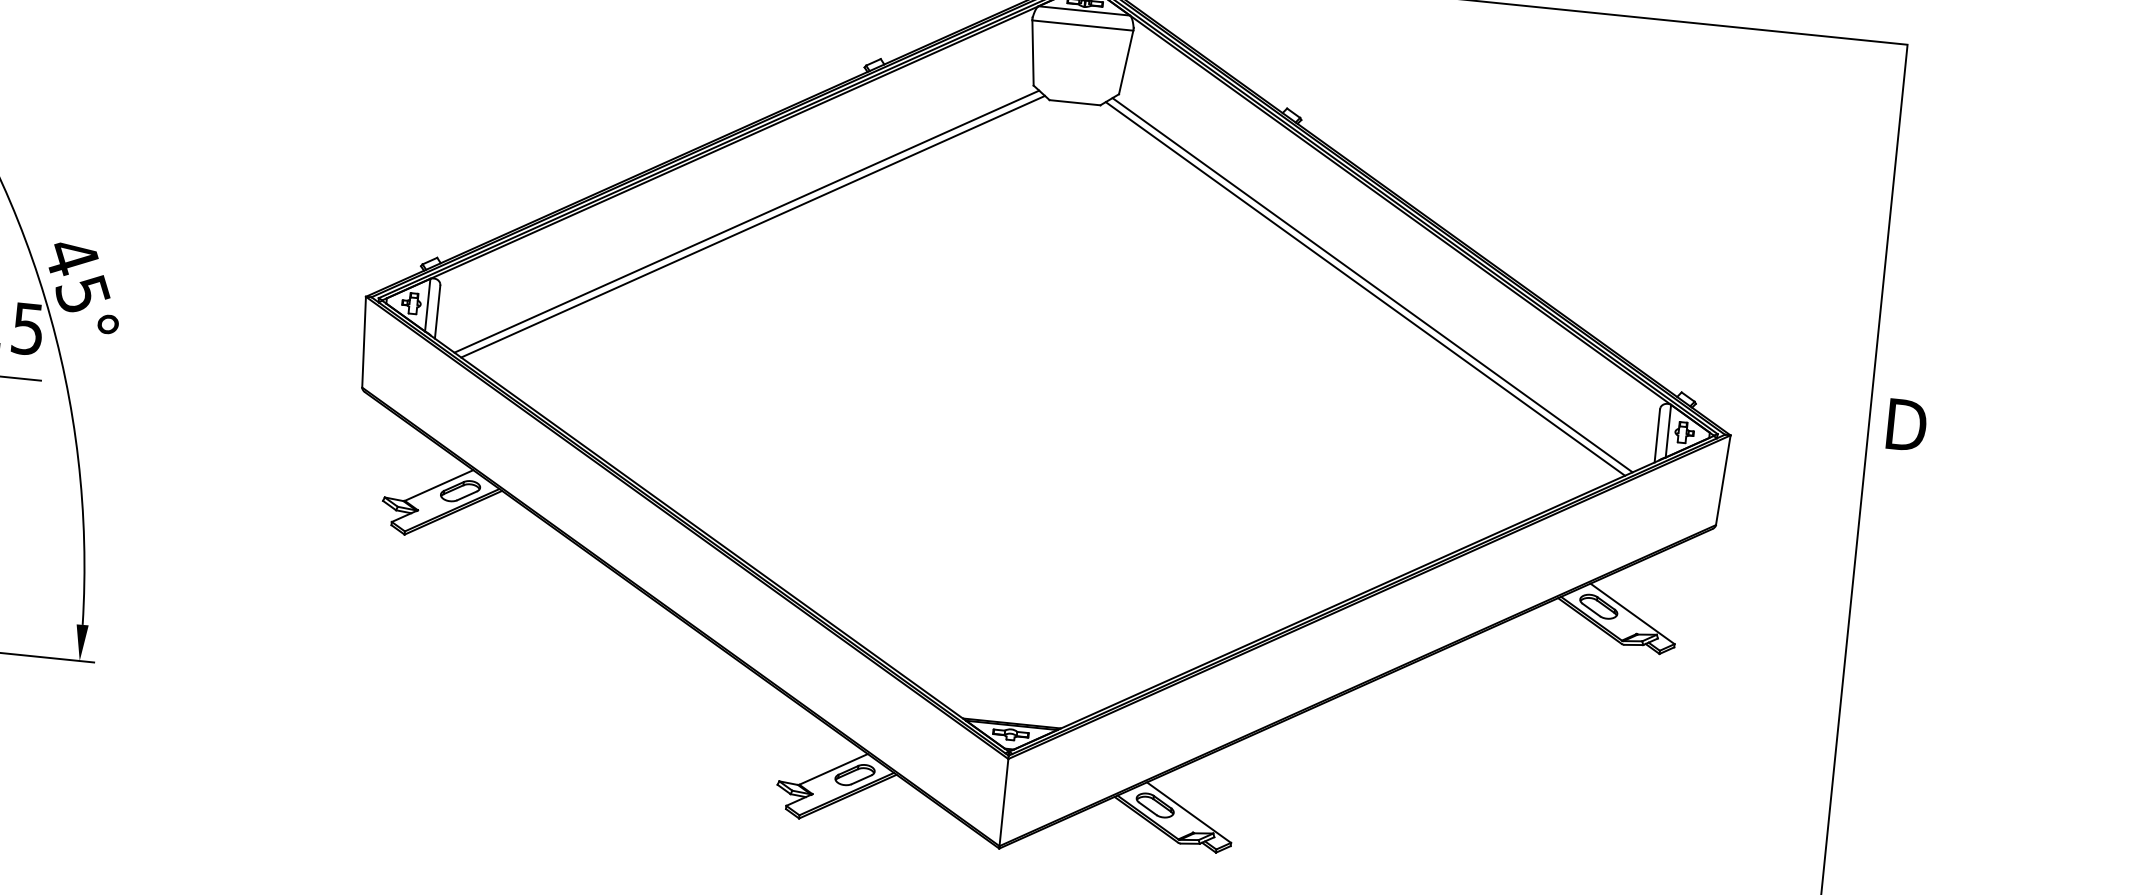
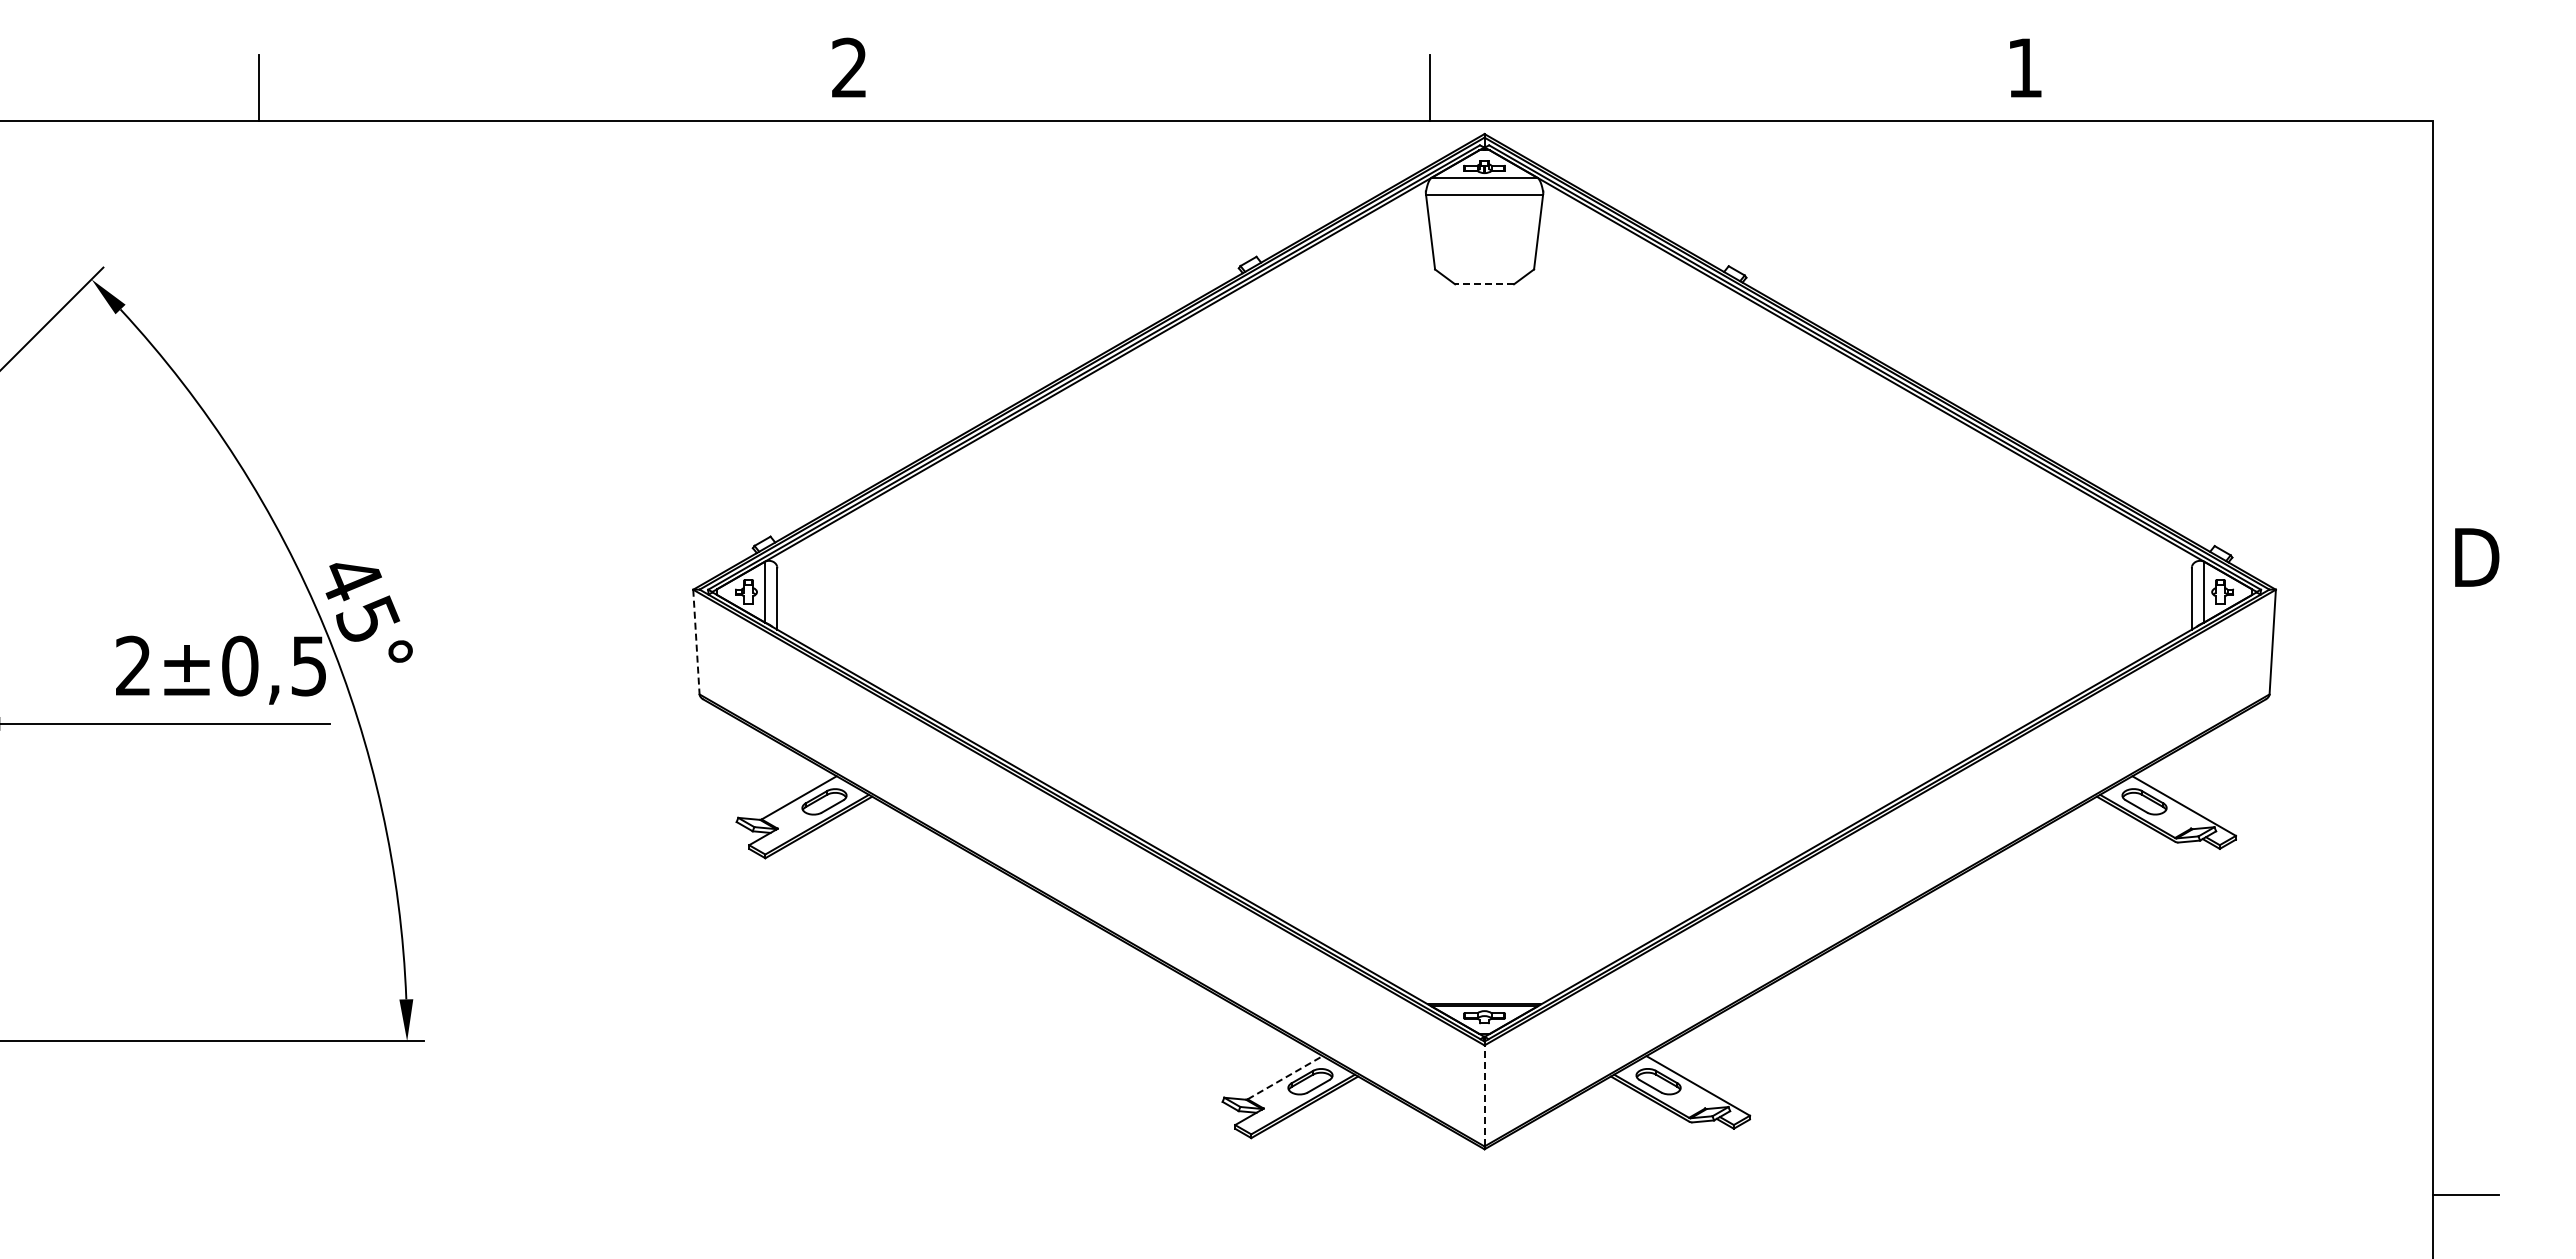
line: (1074, 102) -> (1484, 284), solid -> dashed
line: (746, 221) -> (1121, 458), removed
line: (753, 227) -> (1129, 464), removed
line: (1372, 284) -> (1847, 458), removed
line: (1365, 289) -> (1839, 464), removed
line: (364, 342) -> (696, 642), solid -> dashed
line: (833, 769) -> (1285, 1077), solid -> dashed
line: (1003, 802) -> (1484, 1095), solid -> dashed

